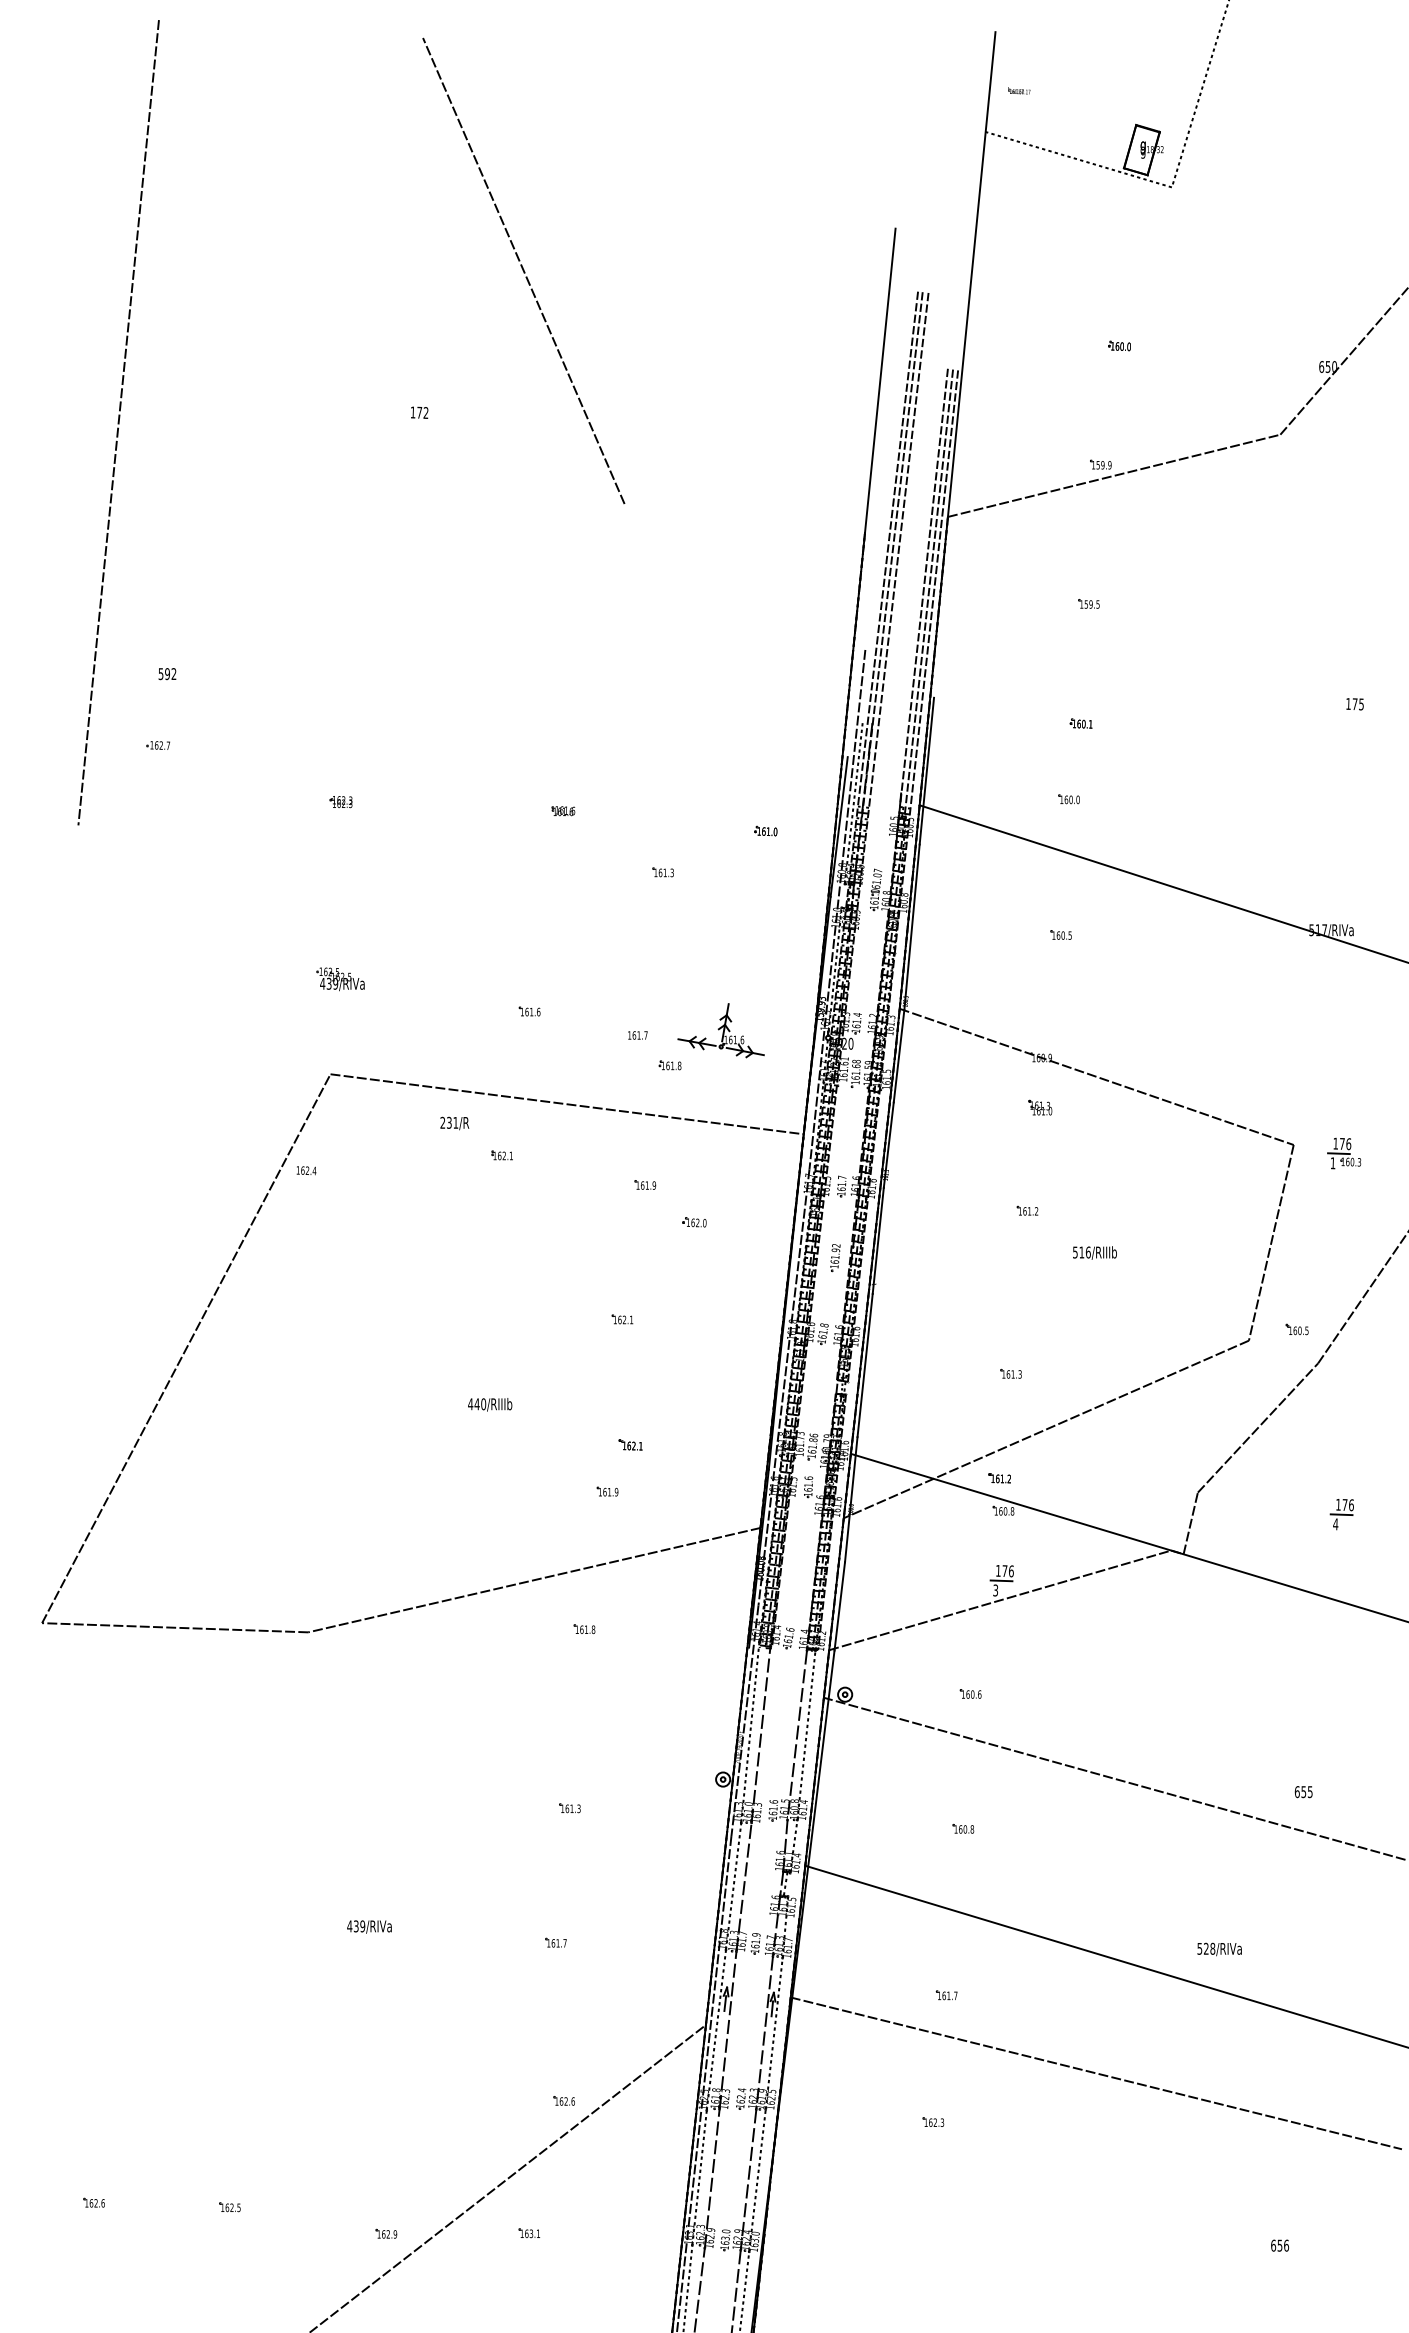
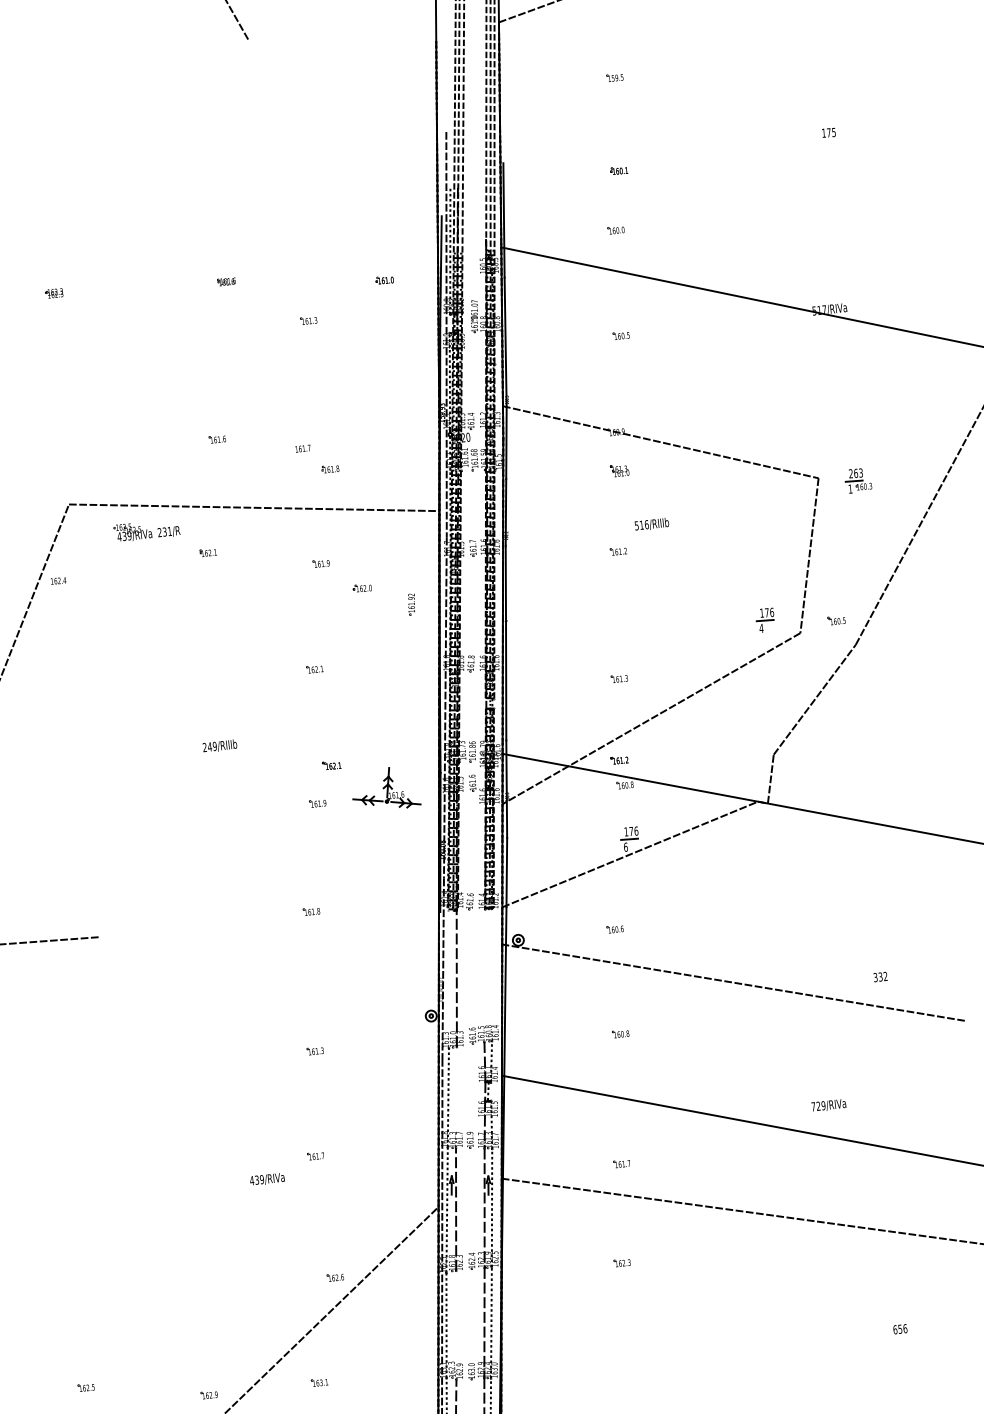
part: (340, 979) -> (132, 532), moved
part: (720, 1030) -> (385, 789), moved
text: (1342, 1143) -> (856, 473), 176 -> 263
text: (1094, 1252) -> (651, 524), moved
part: (835, 1258) -> (411, 604), moved
text: (476, 1404) -> (209, 747), 440/RIIIb -> 249/RIIIb
part: (1341, 1514) -> (765, 620), moved
line: (534, 1579) -> (268, 877), removed
text: (995, 1590) -> (625, 847), 3 -> 6
line: (750, 1732) -> (448, 977), removed
line: (797, 1735) -> (485, 975), removed
line: (806, 1735) -> (491, 975), removed
text: (1303, 1792) -> (880, 977), 655 -> 332
line: (743, 1886) -> (455, 1096), removed
text: (369, 1926) -> (267, 1179), moved
text: (1206, 1948) -> (818, 1105), 528/RIVa -> 729/RIVa
line: (711, 2178) -> (455, 1325), removed

